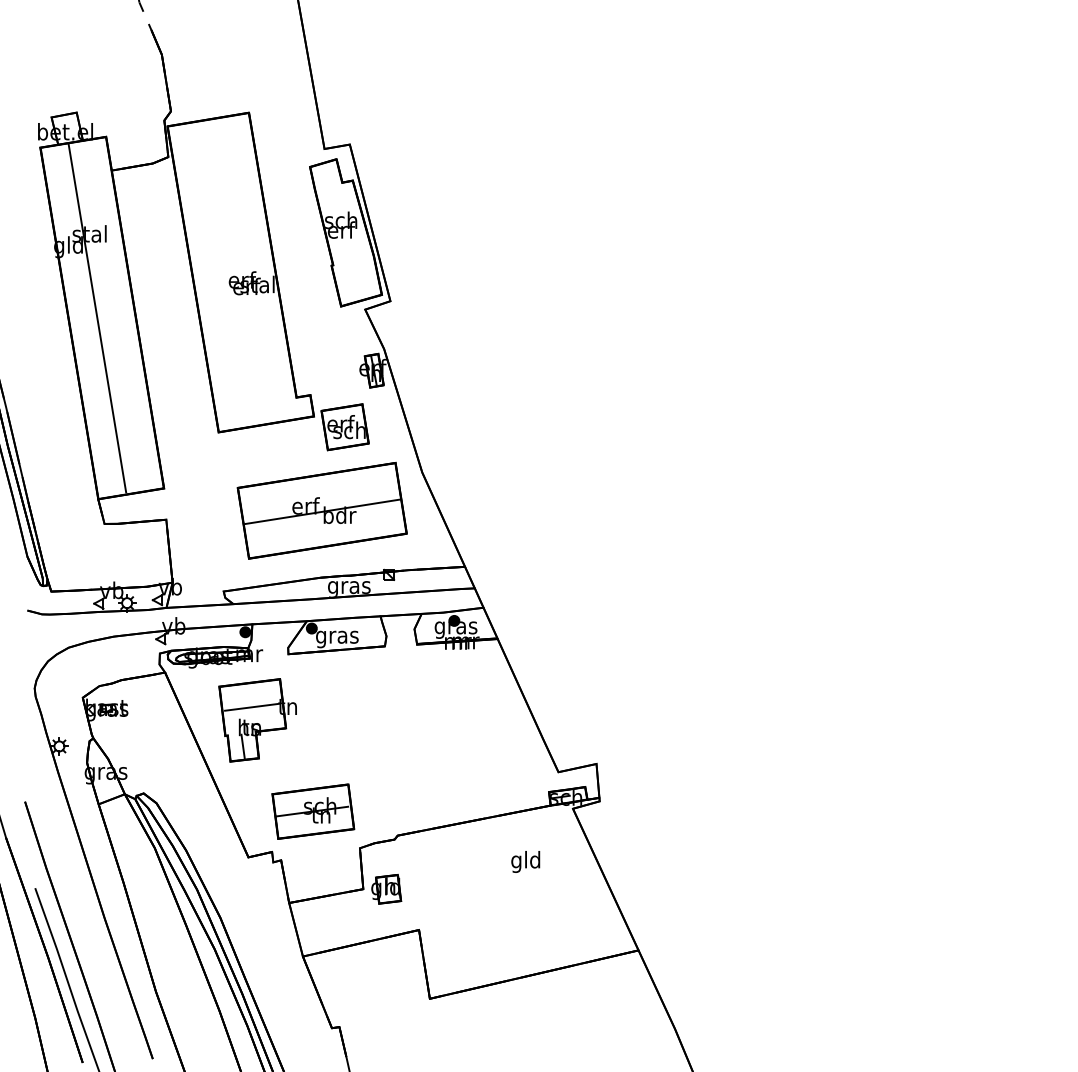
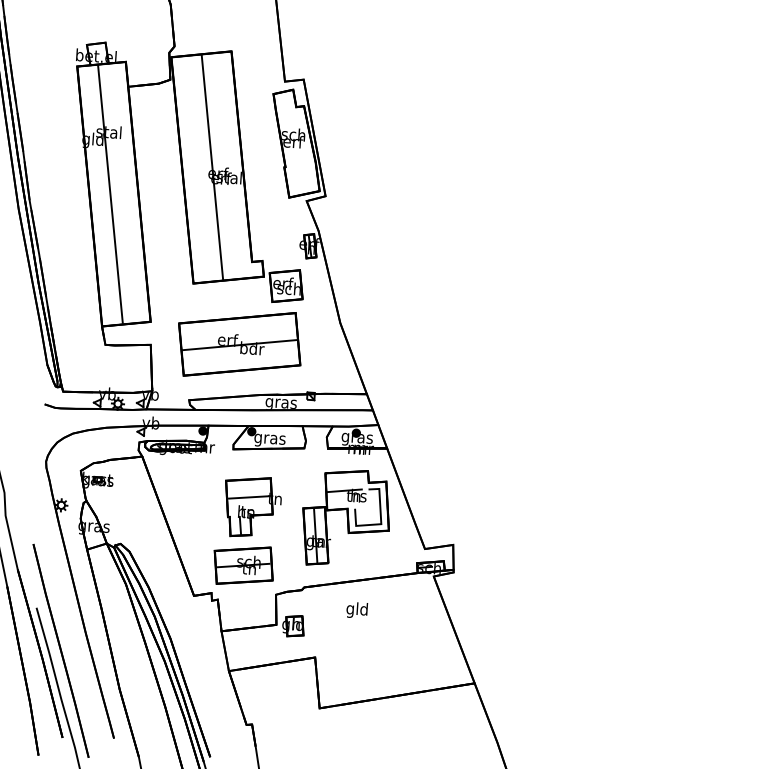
line: (233, 272) -> (212, 167), added
part: (321, 510) -> (239, 344), moved
part: (257, 720) -> (252, 507), moved
part: (448, 737) -> (346, 518), added
text: (525, 861) -> (356, 610), moved

